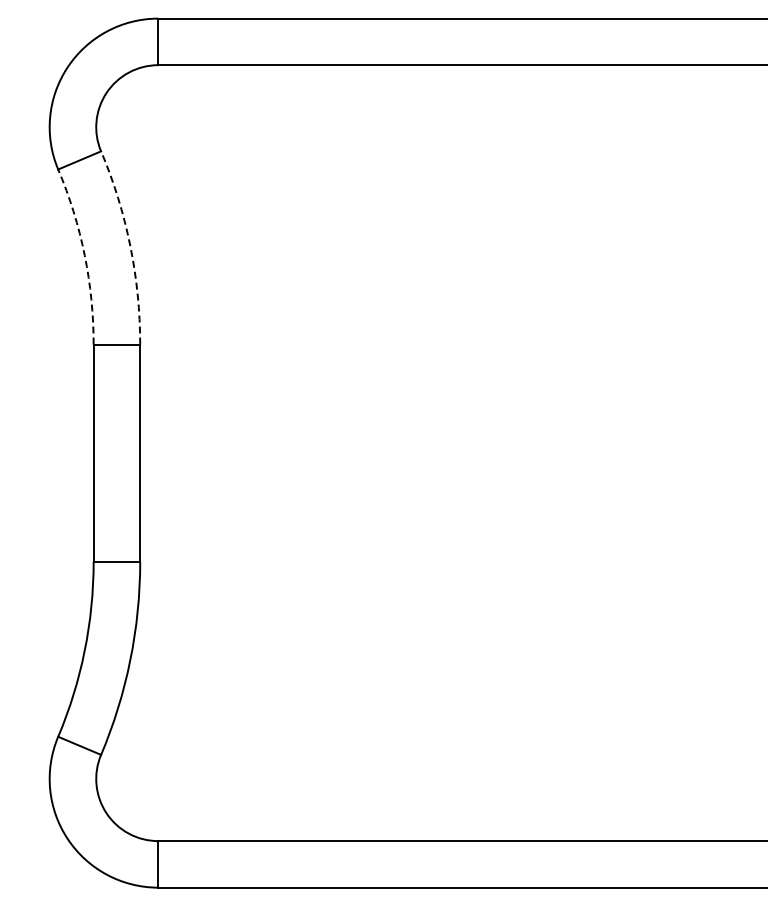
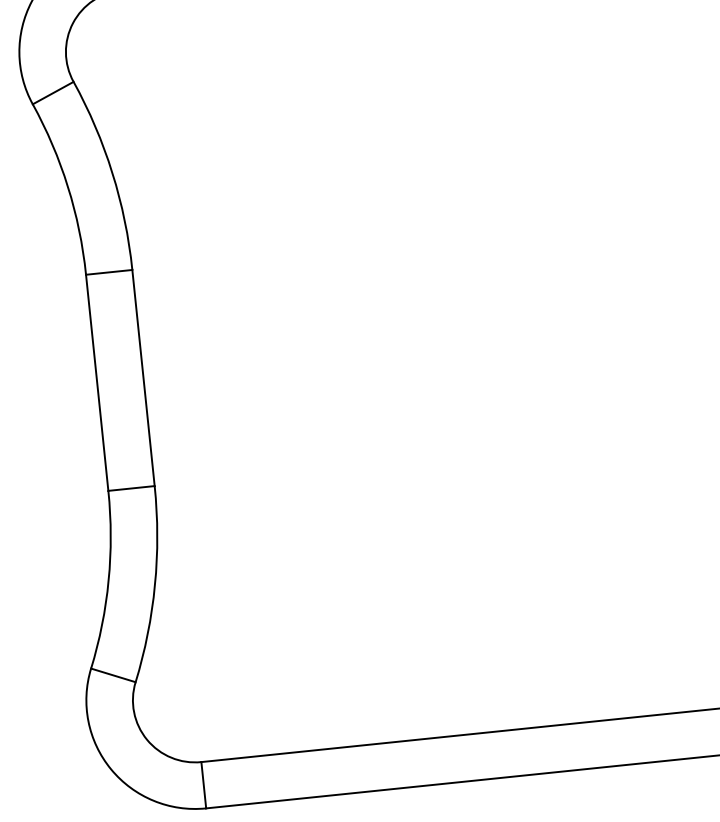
arc: (130, 246) -> (112, 173), dashed -> solid
arc: (84, 255) -> (67, 187), dashed -> solid

